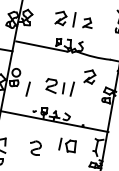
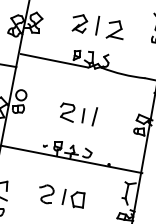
part: (87, 23) -> (114, 30), size x1.43
part: (89, 76) -> (117, 100), removed
line: (27, 88) -> (36, 116), removed
part: (67, 145) -> (73, 198), moved

